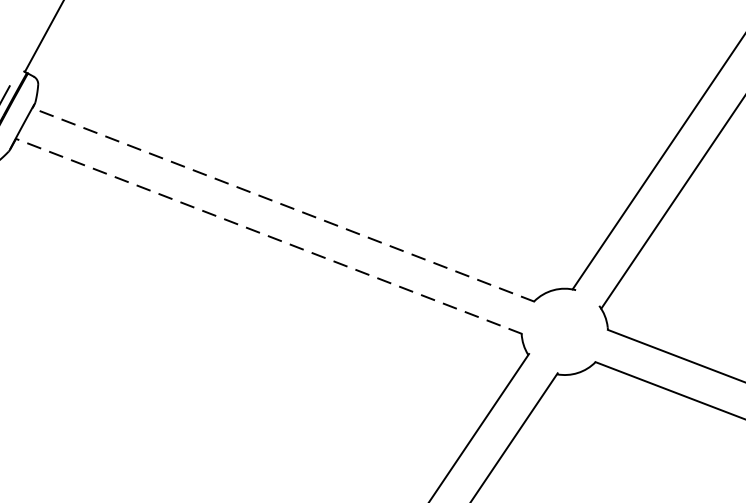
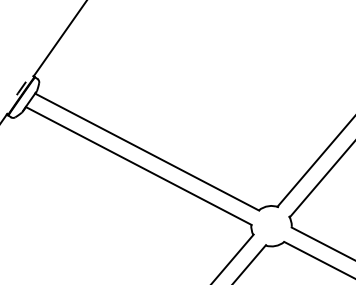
line: (281, 203) -> (146, 151), dashed -> solid
line: (268, 235) -> (138, 165), dashed -> solid

